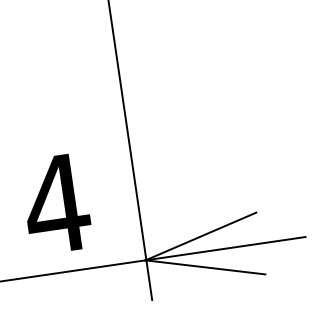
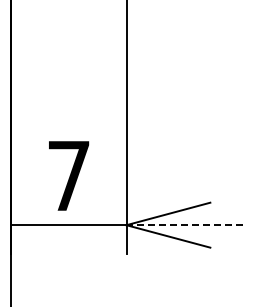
text: (55, 203) -> (68, 175), 4 -> 7
line: (226, 248) -> (185, 225), solid -> dashed

